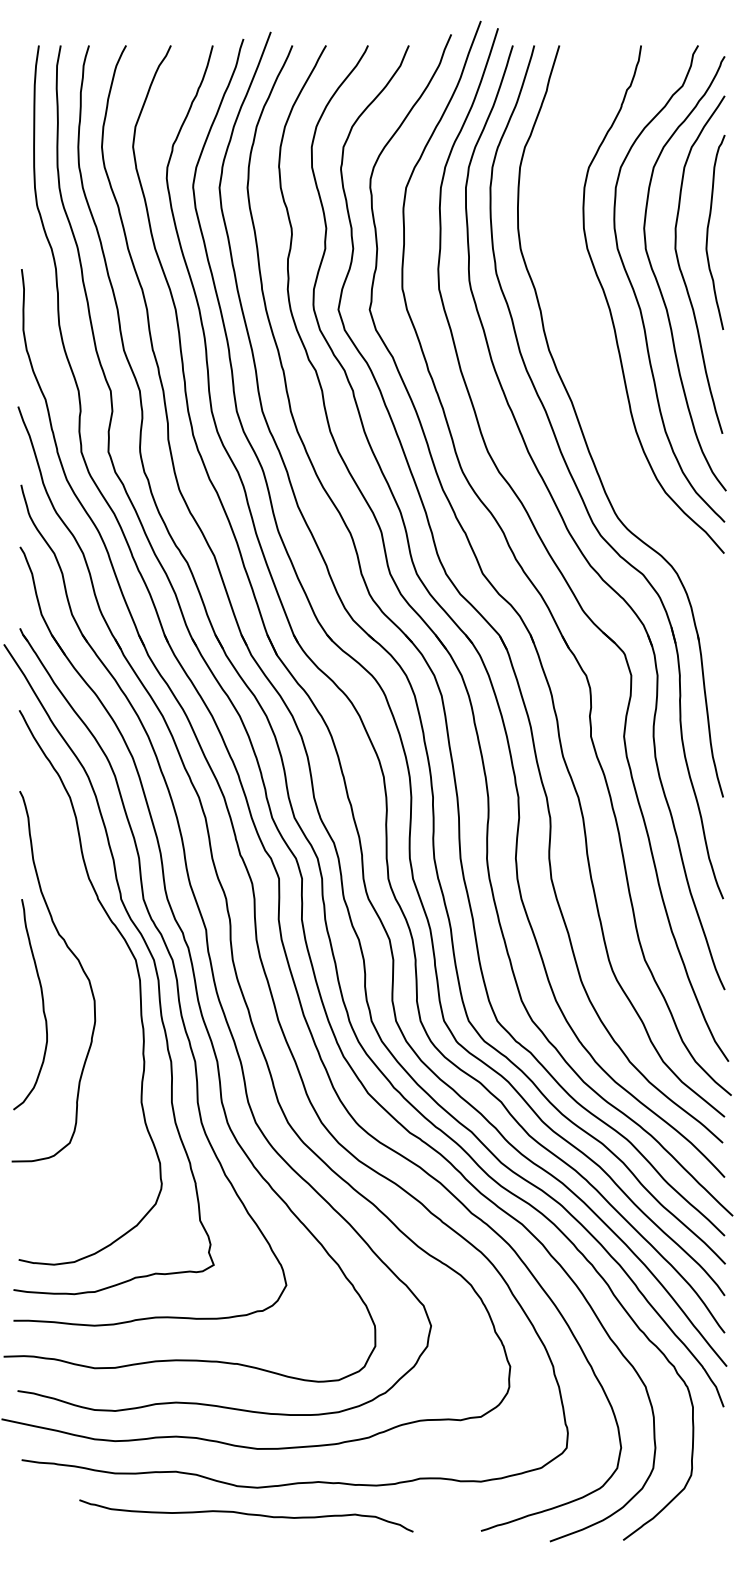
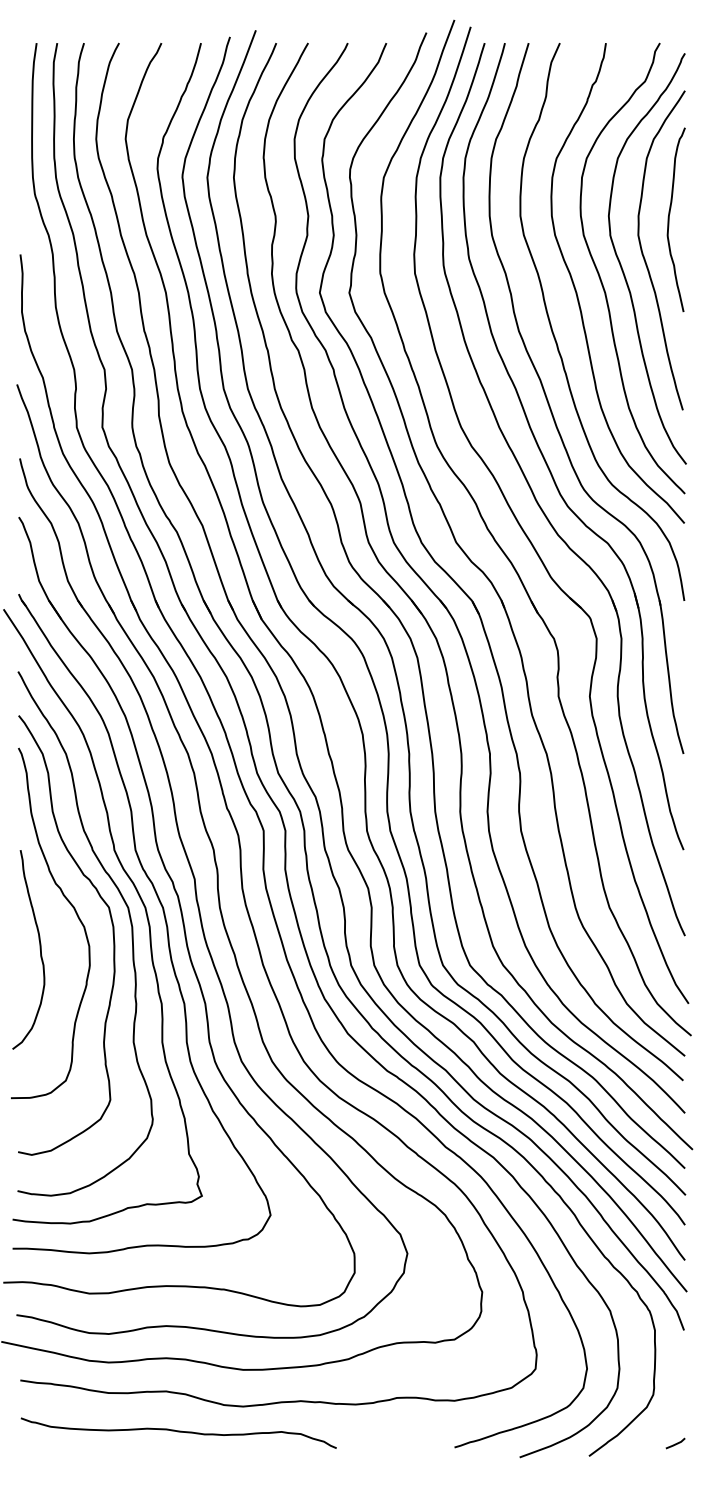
curve: (587, 355) -> (555, 336), added
curve: (119, 988) -> (112, 934), added
curve: (246, 1515) -> (178, 1432), moved
line: (714, 1526) -> (675, 1443), added

